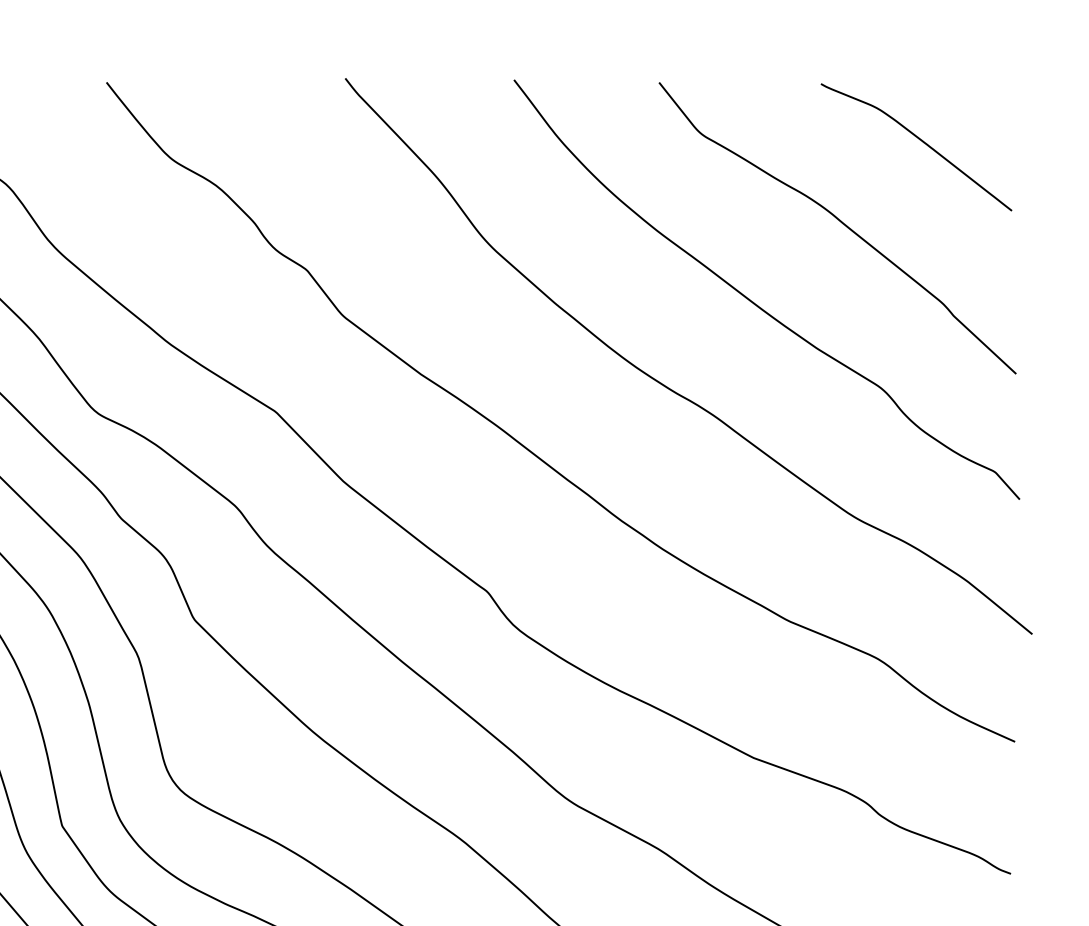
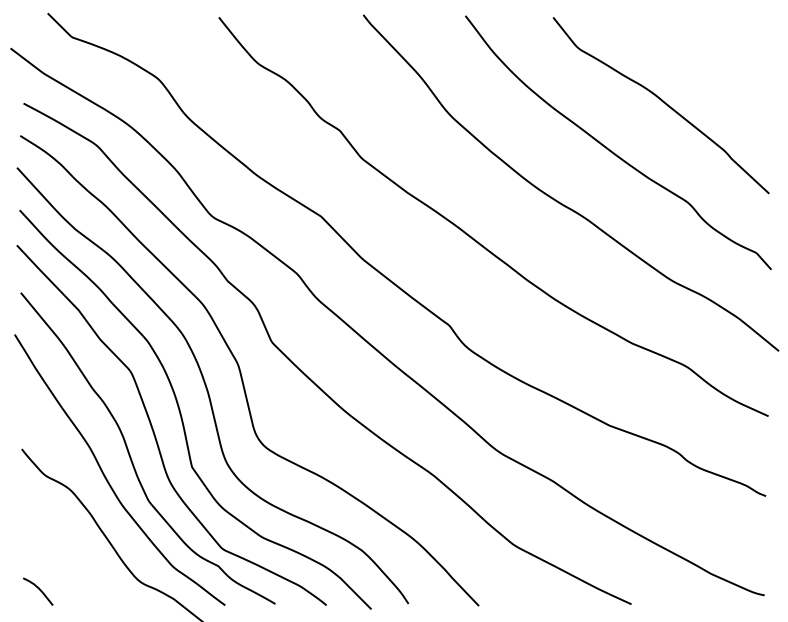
curve: (920, 142) -> (711, 53), removed

